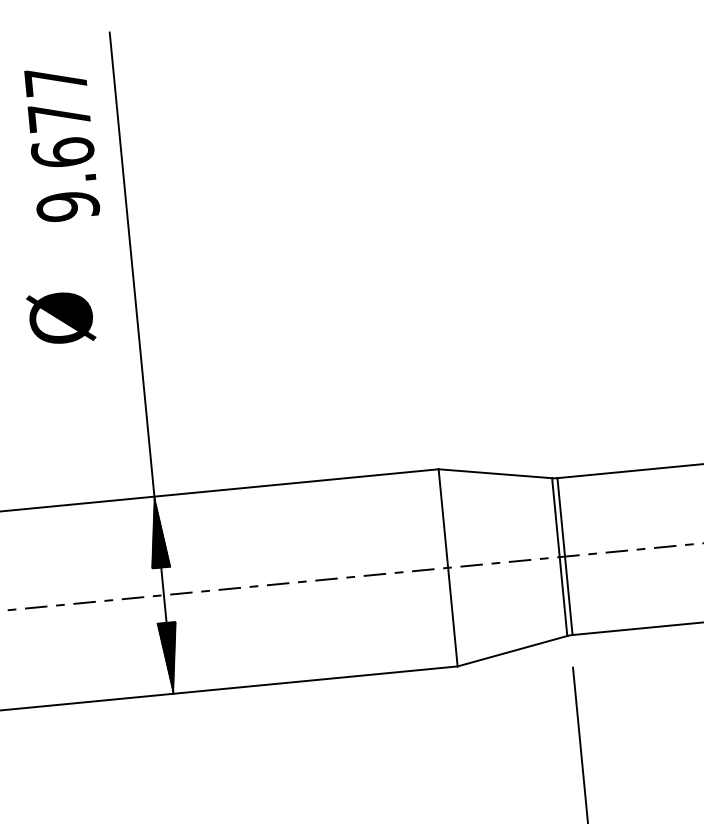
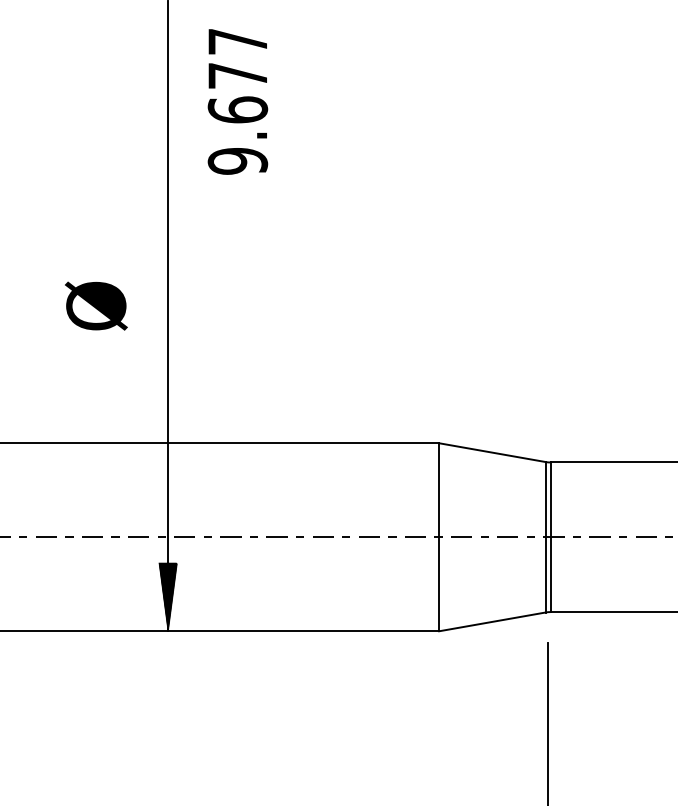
text: (61, 143) -> (237, 101), moved
text: (61, 317) -> (96, 305), moved
hatch: (158, 532) -> (168, 477), removed

